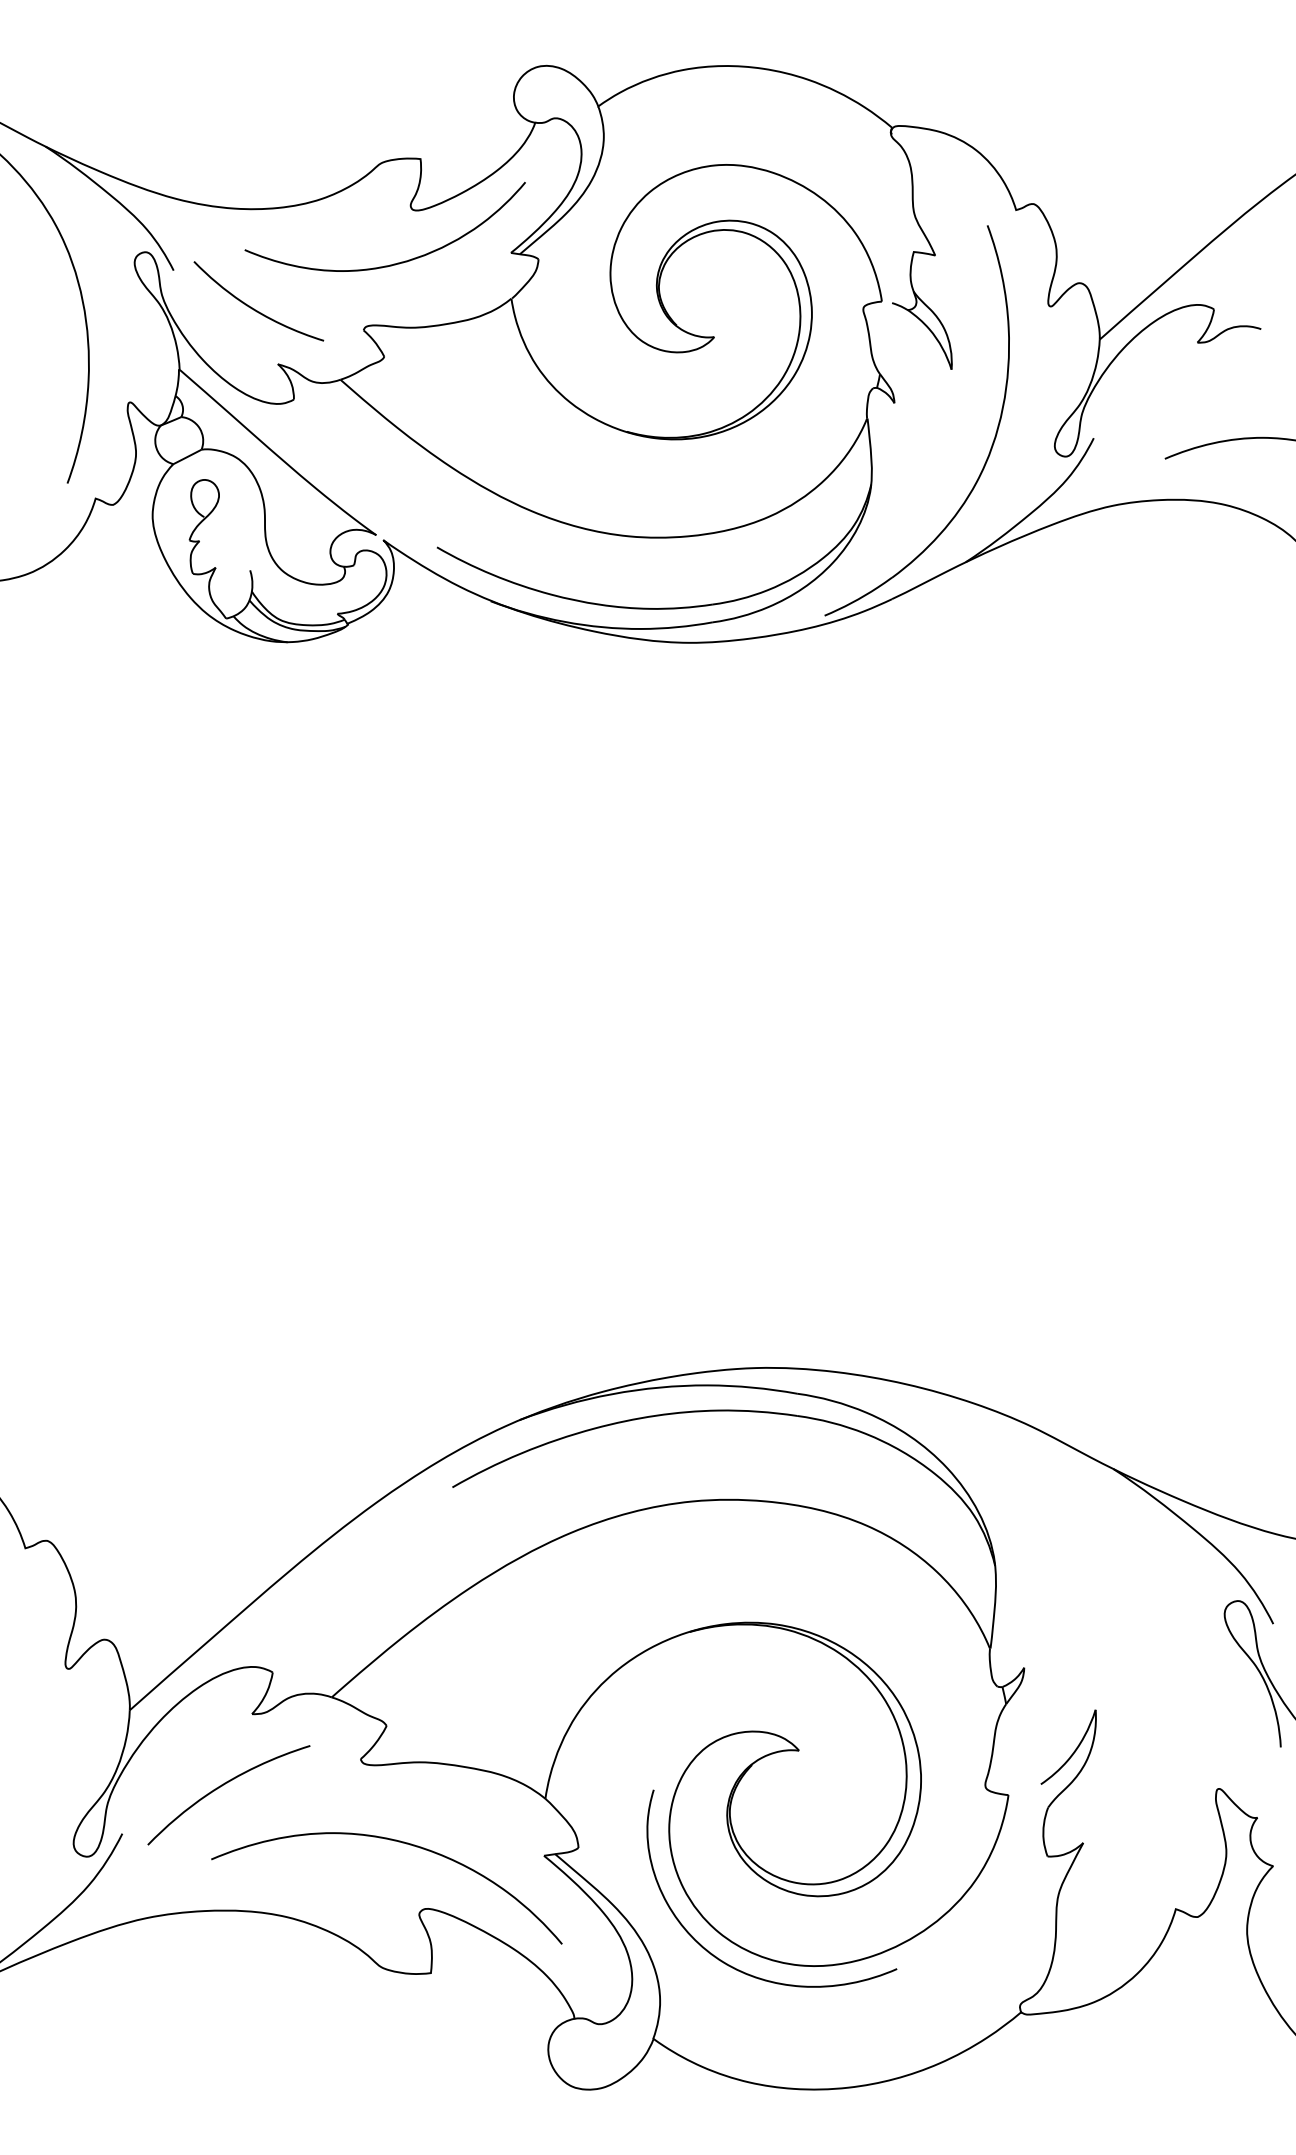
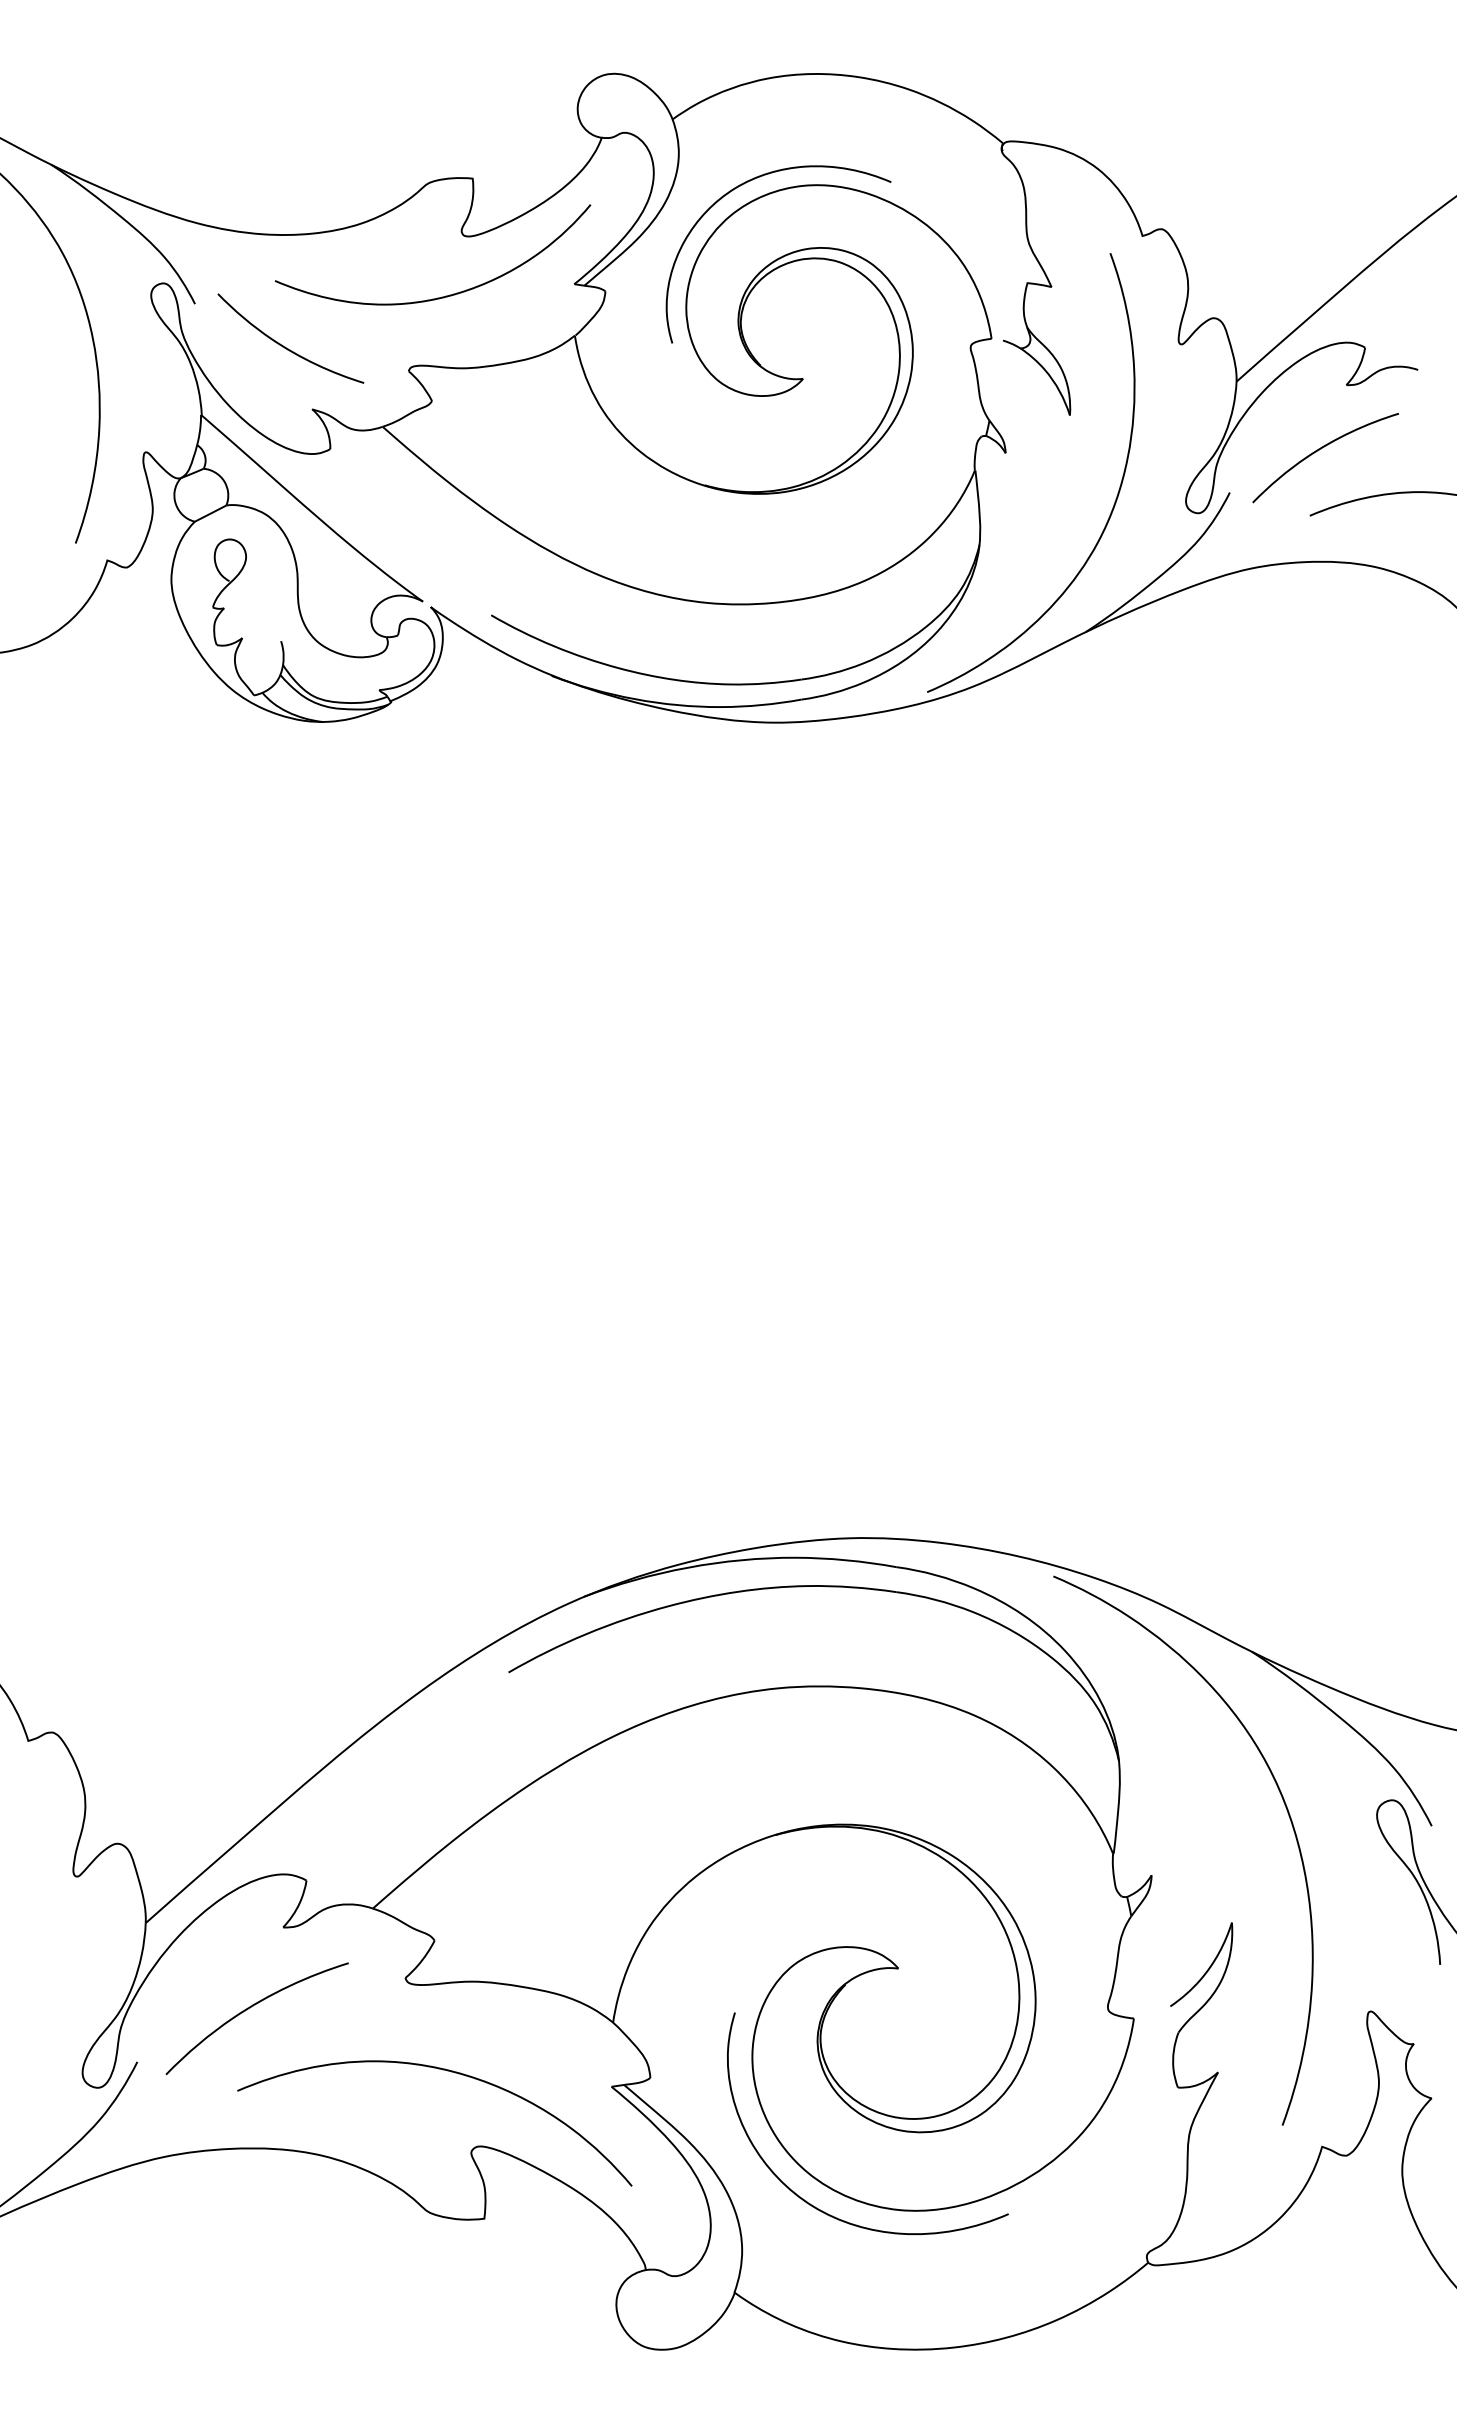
curve: (662, 164) -> (744, 184), added
curve: (1175, 399) -> (1321, 449), added
curve: (1145, 1615) -> (1288, 1816), added

